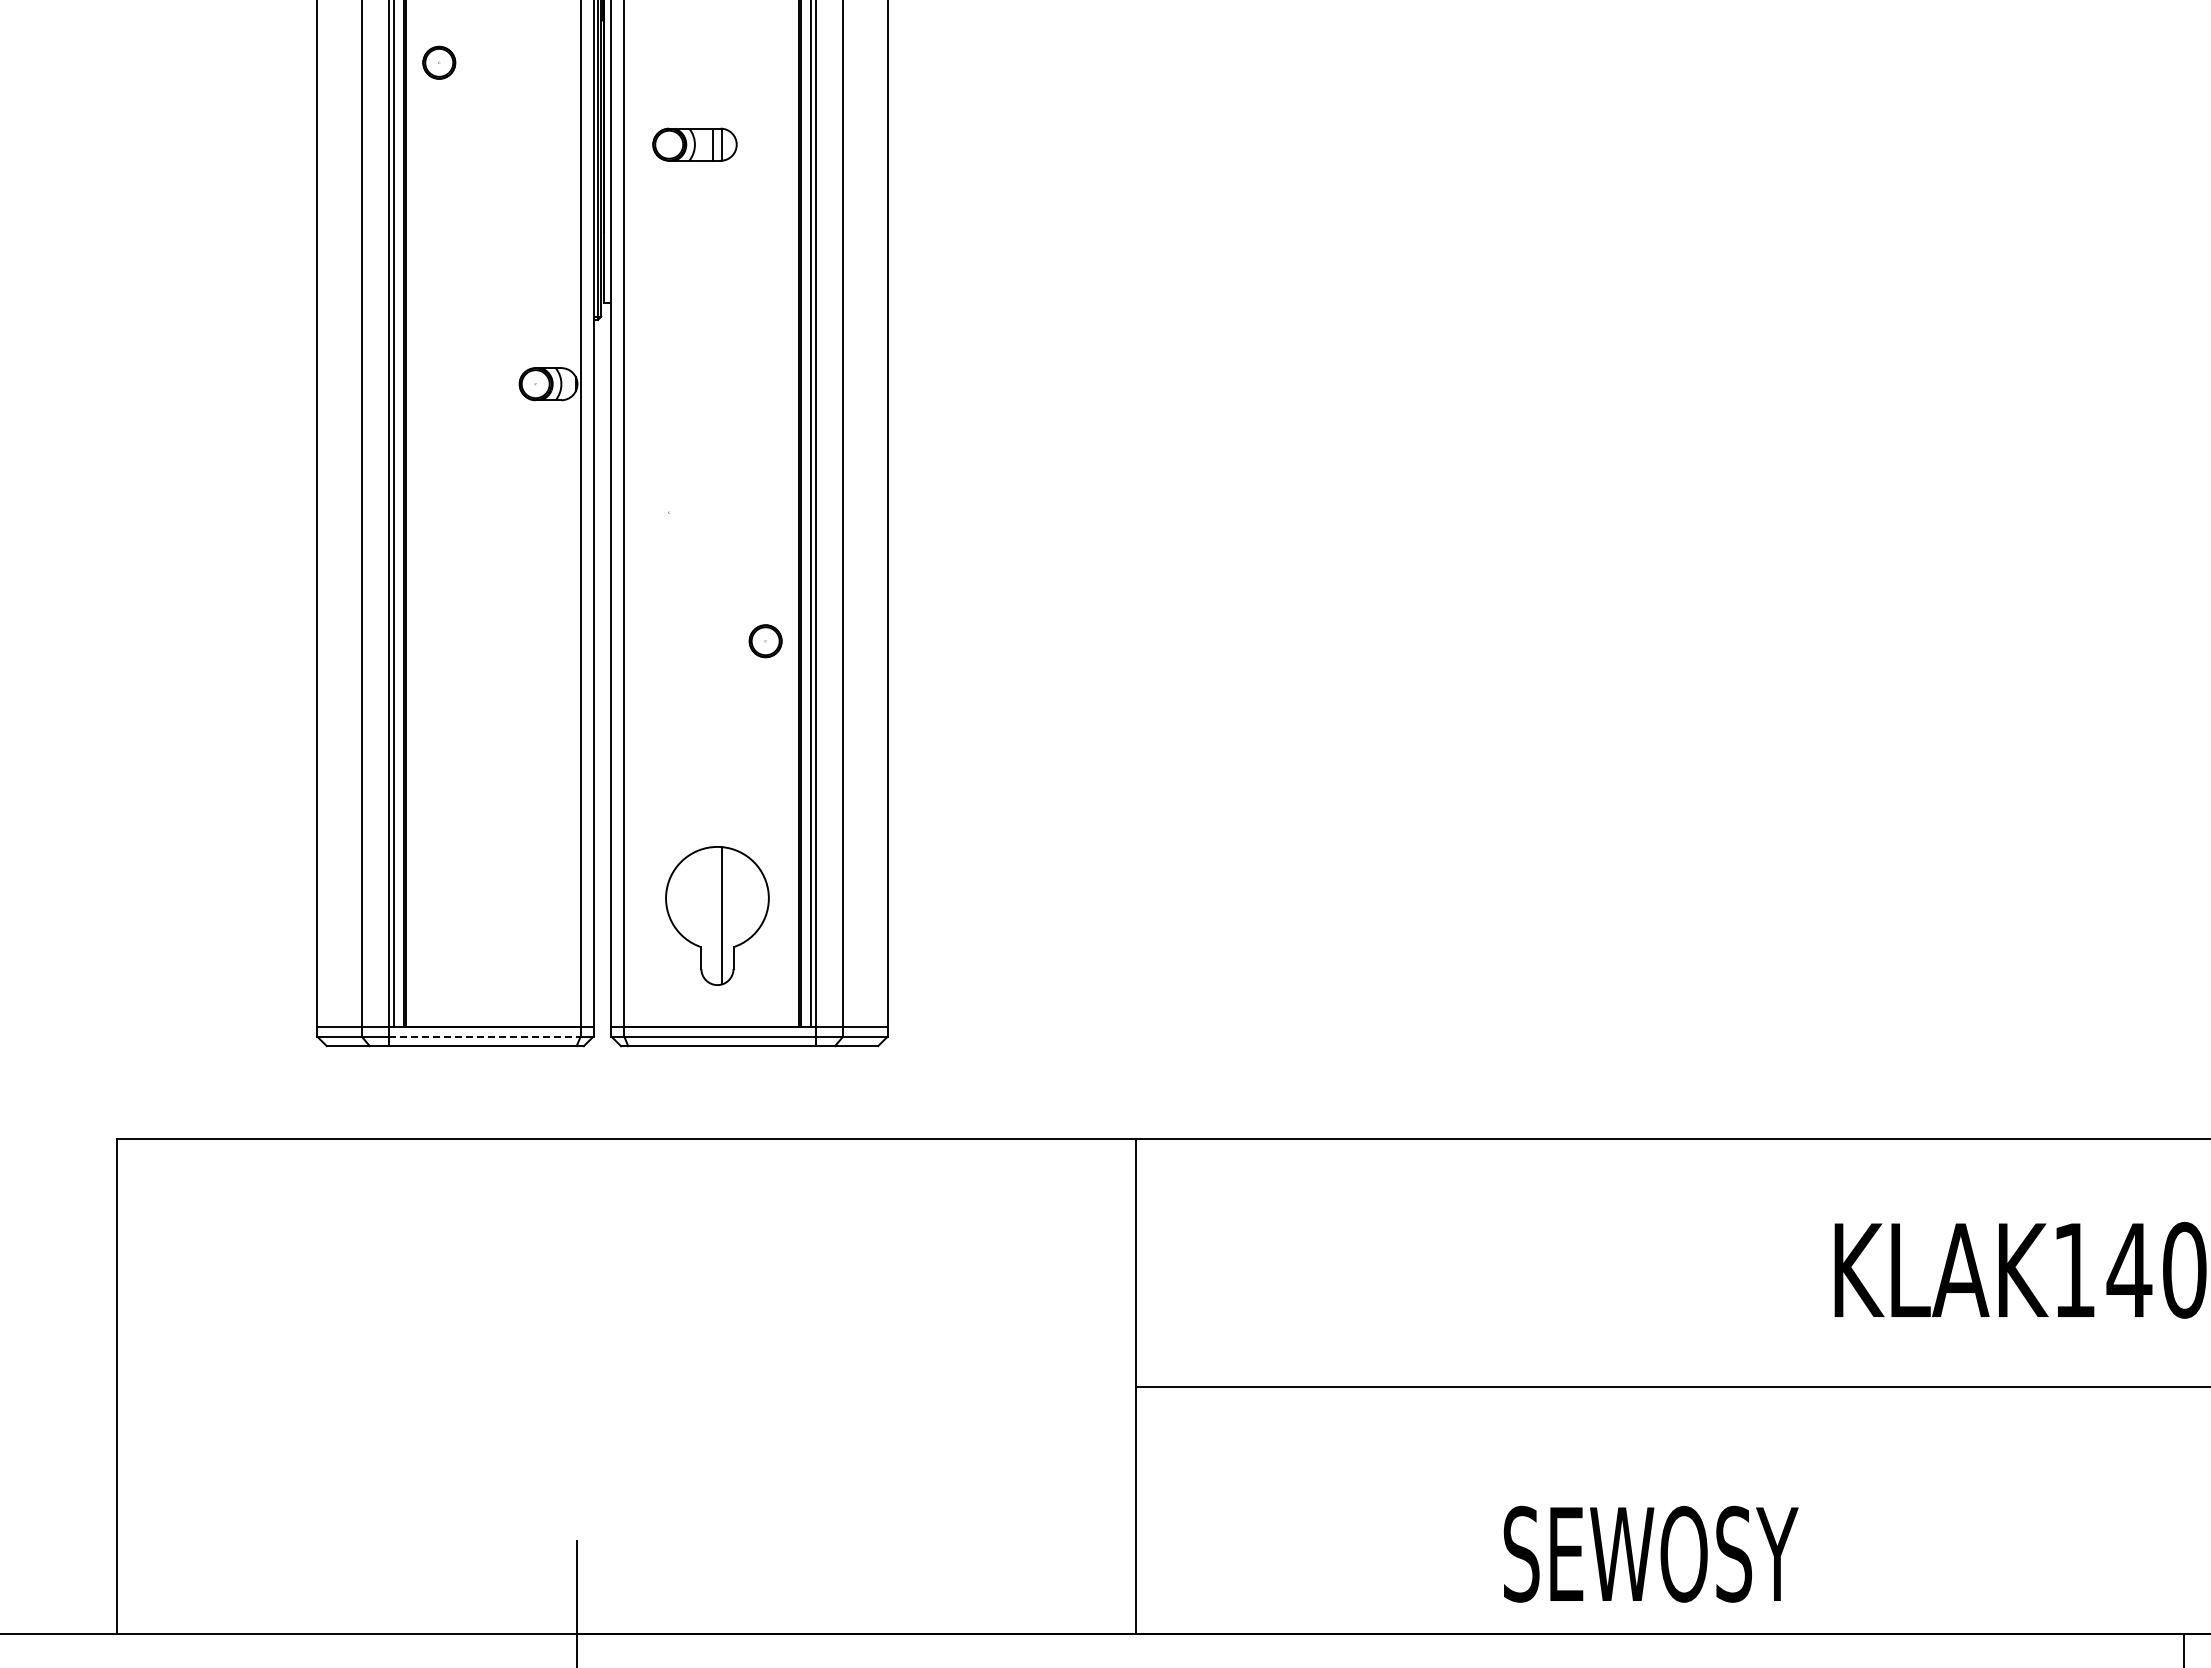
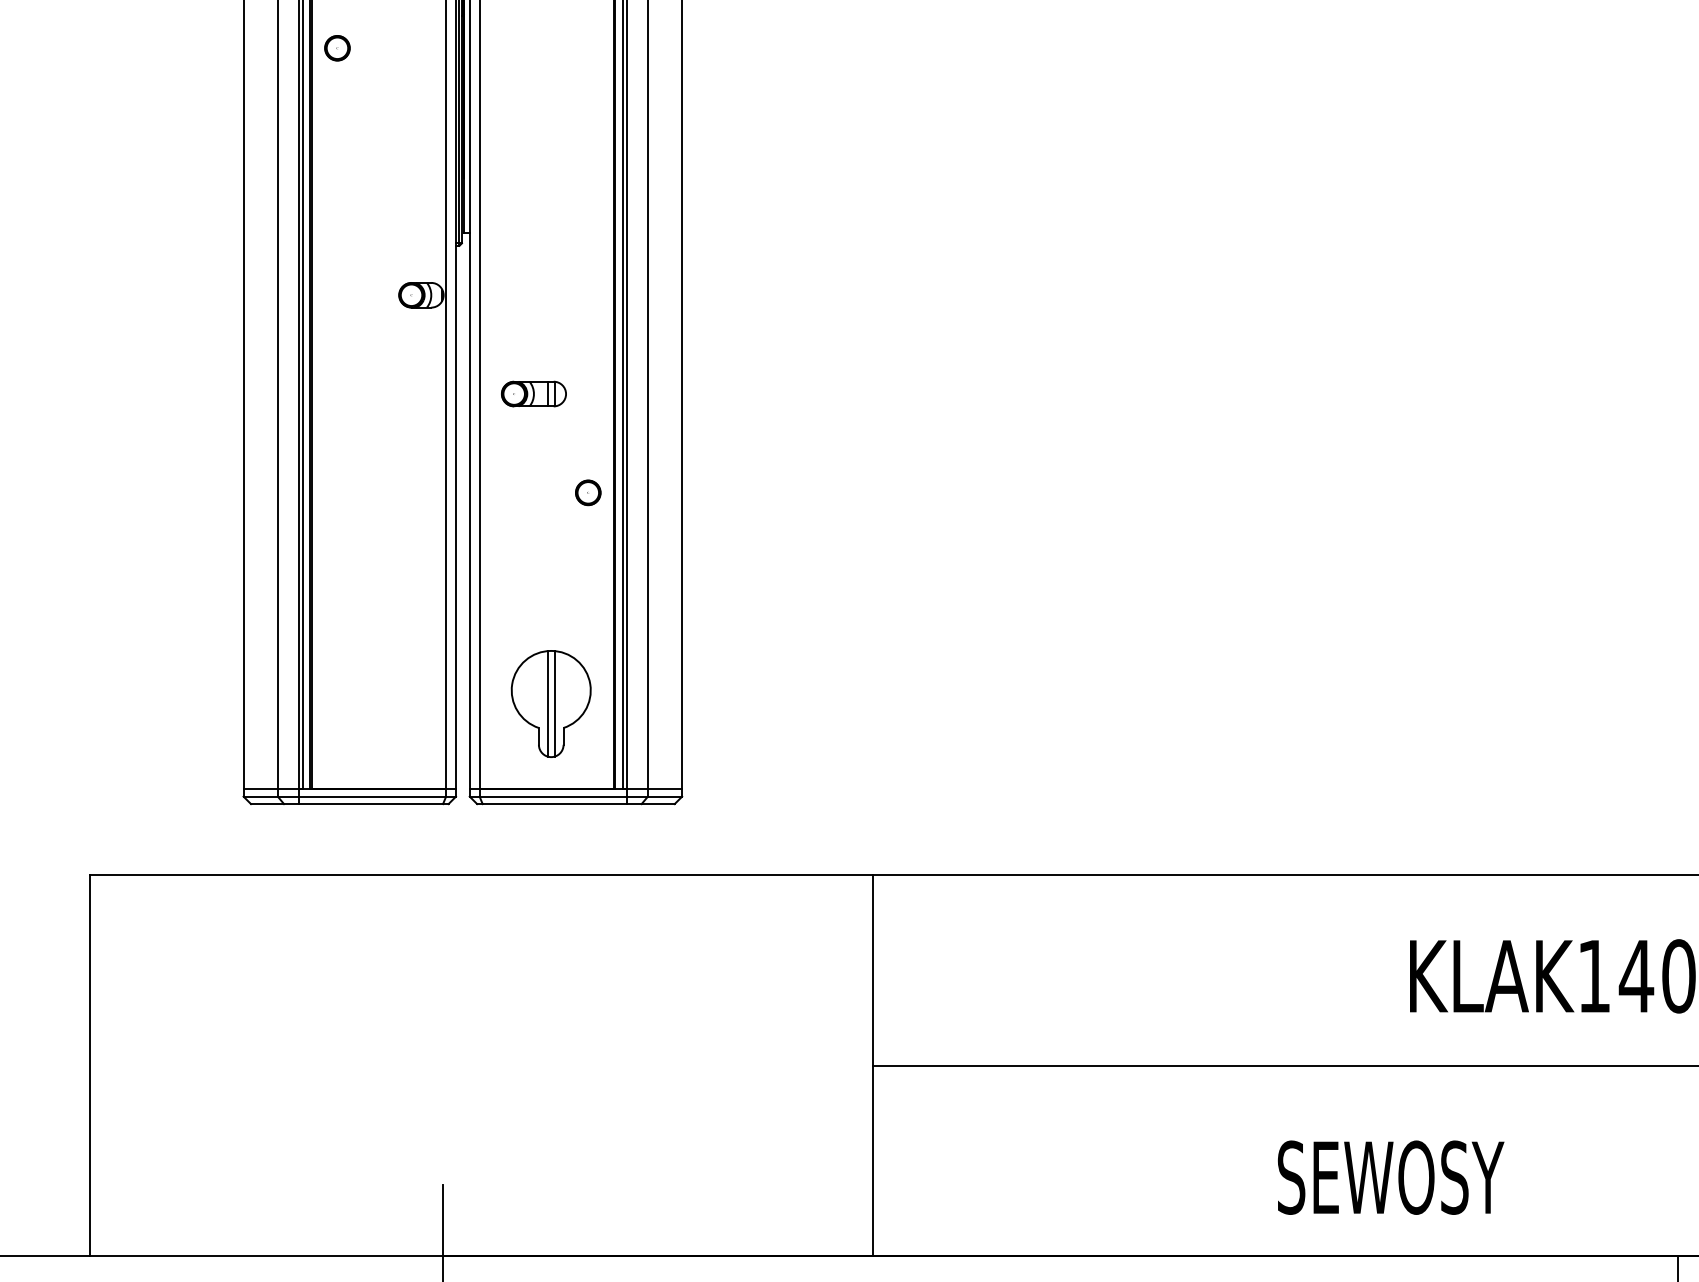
part: (694, 144) -> (533, 393), moved
line: (712, 915) -> (547, 703), added
line: (484, 1036) -> (372, 796), dashed -> solid
text: (1650, 1553) -> (1390, 1177), moved

